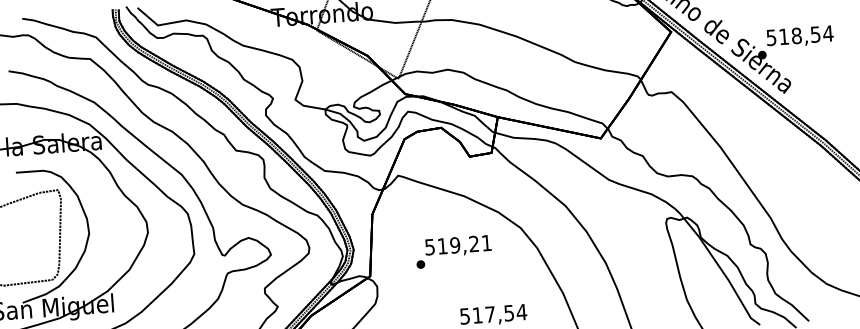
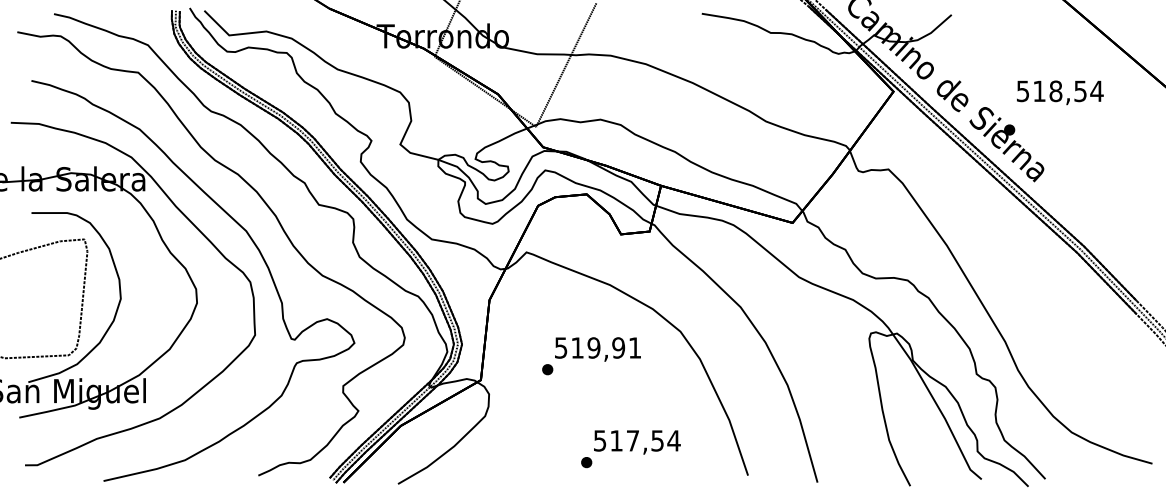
text: (800, 36) -> (1060, 92), moved
text: (474, 243) -> (618, 347), 519,21 -> 519,91

